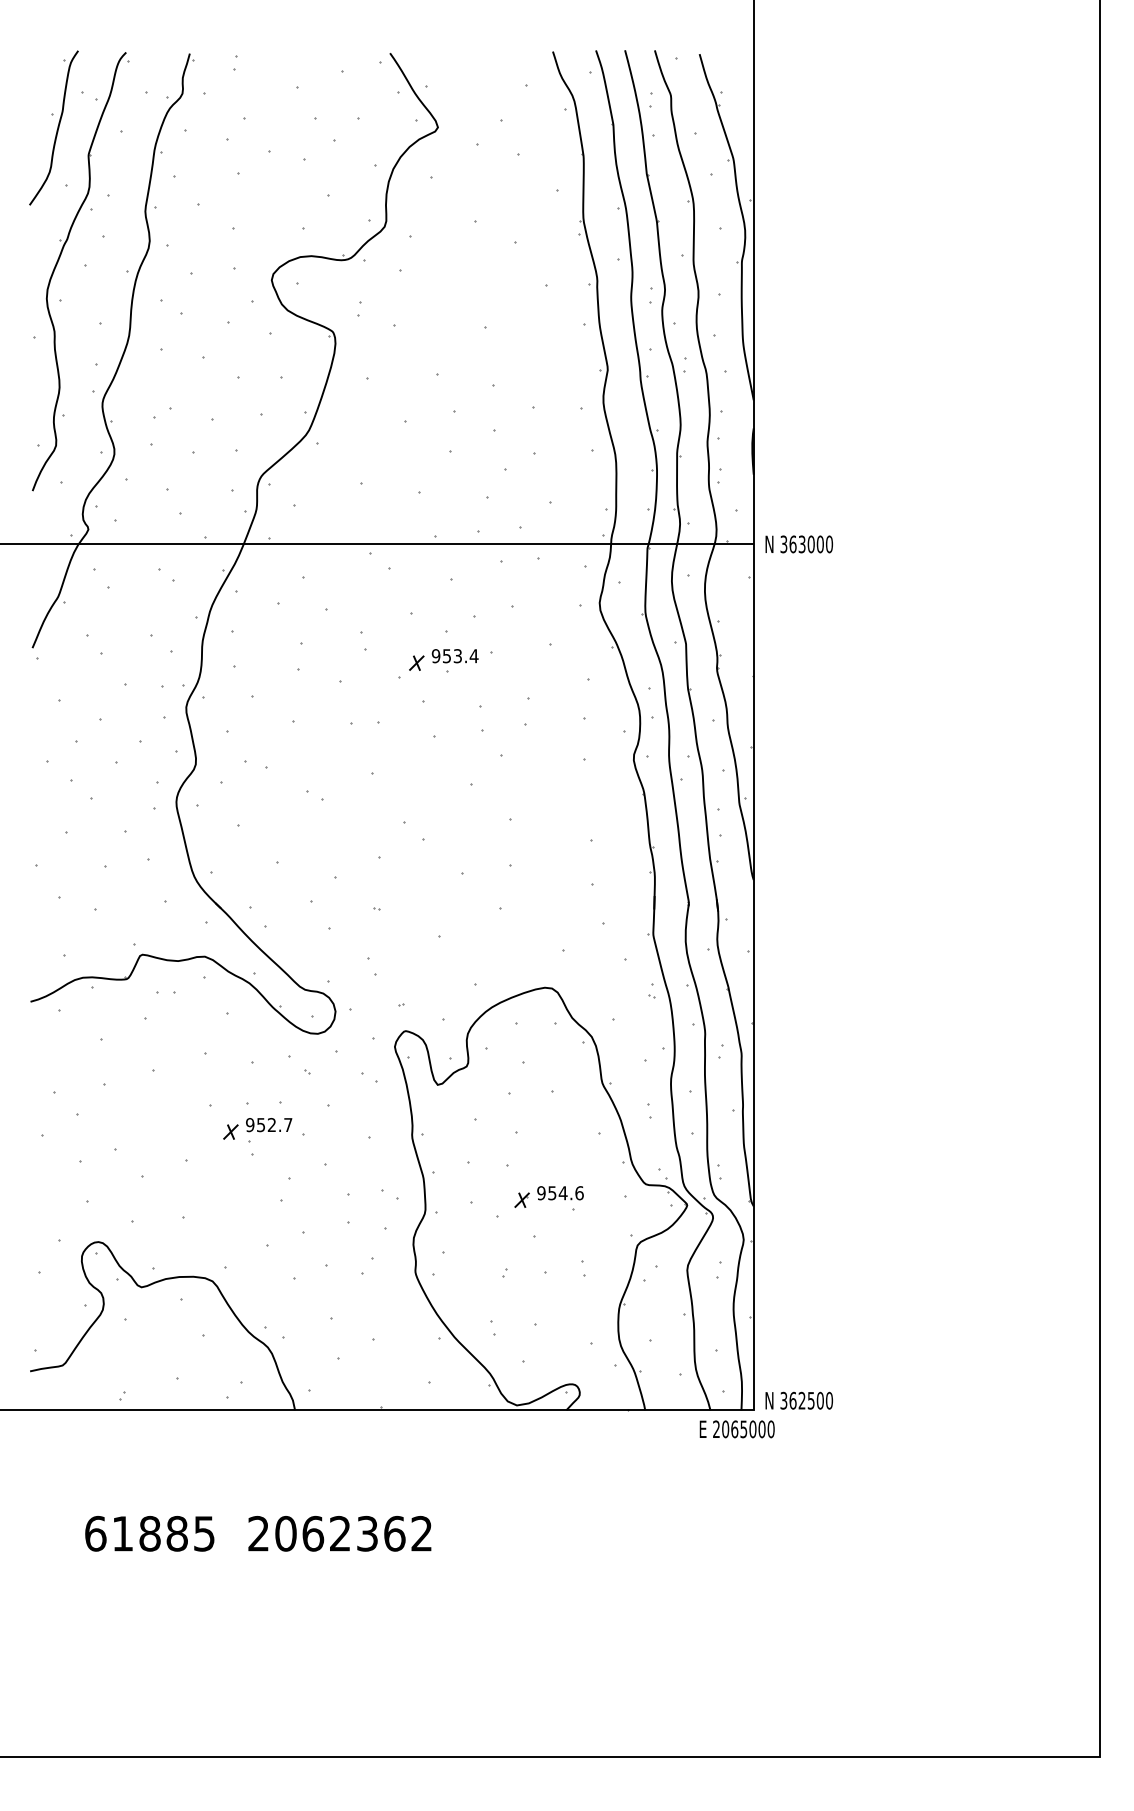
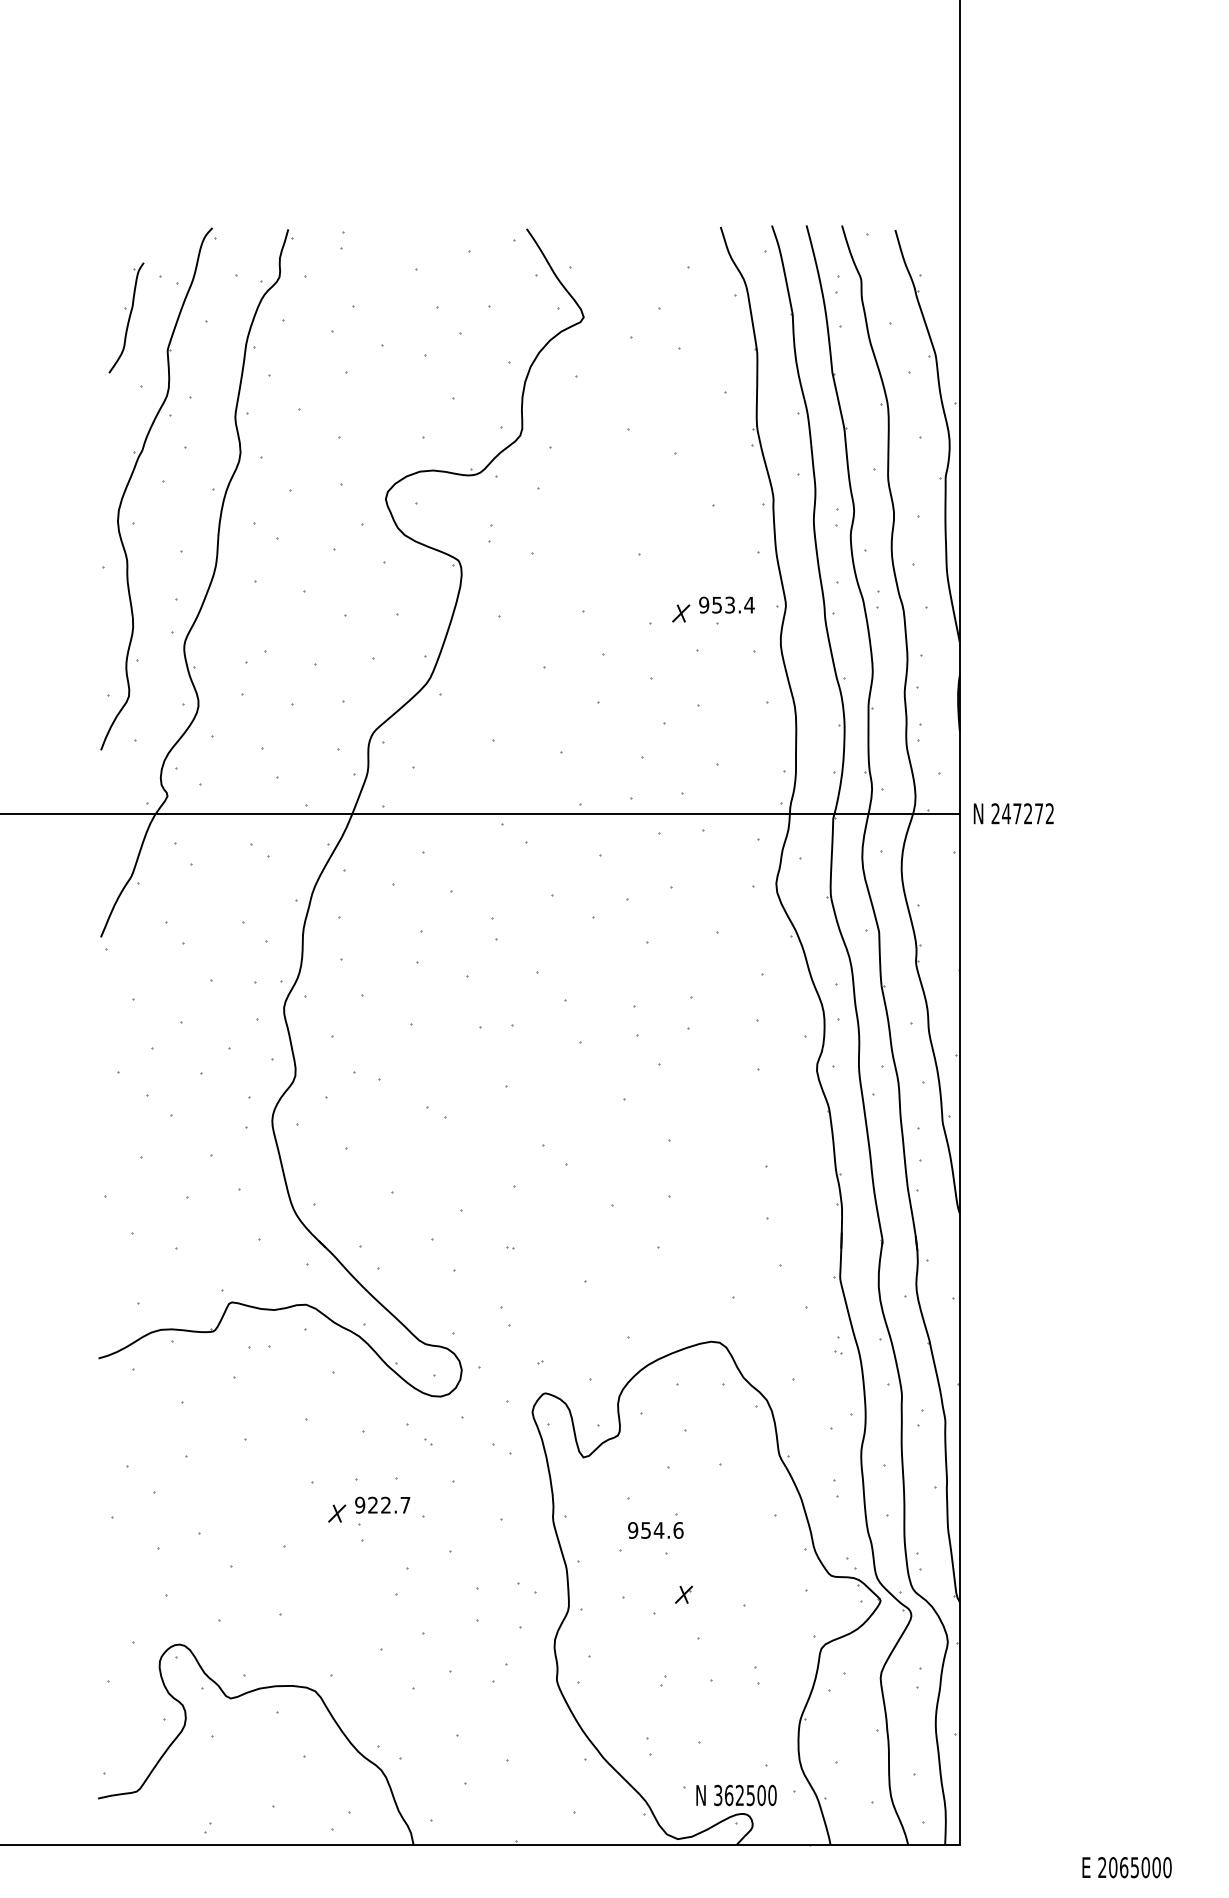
part: (53, 127) -> (125, 317), size x0.6
text: (806, 544) -> (1022, 813), 363000 -> 247272
part: (443, 660) -> (712, 610), moved
text: (260, 1125) -> (372, 1505), 952.7 -> 922.7
text: (560, 1193) -> (655, 1530), moved
text: (798, 1400) -> (735, 1795), moved
text: (736, 1429) -> (1126, 1867), moved

